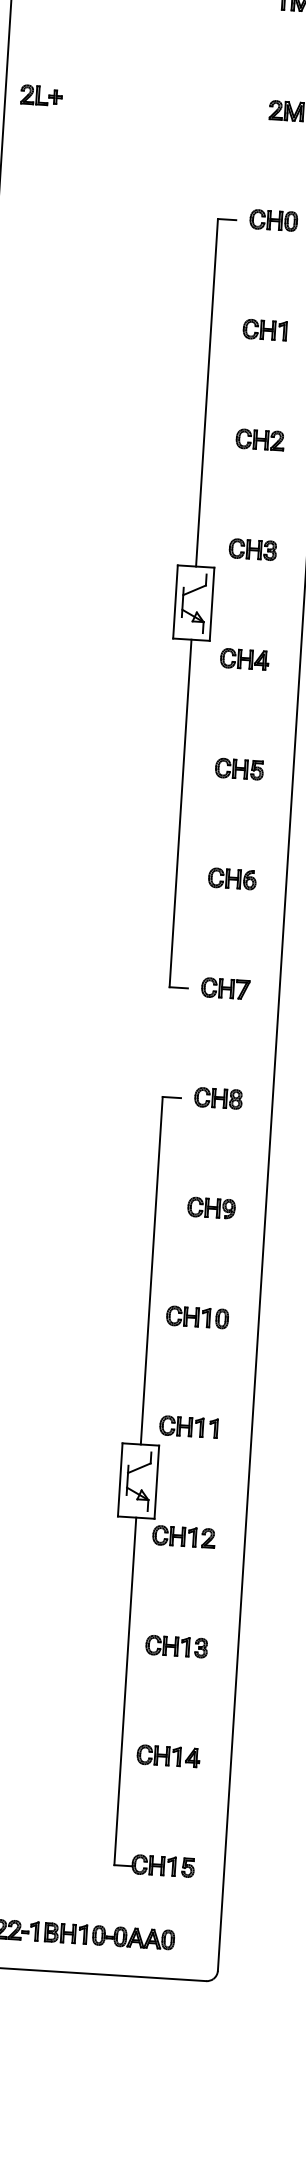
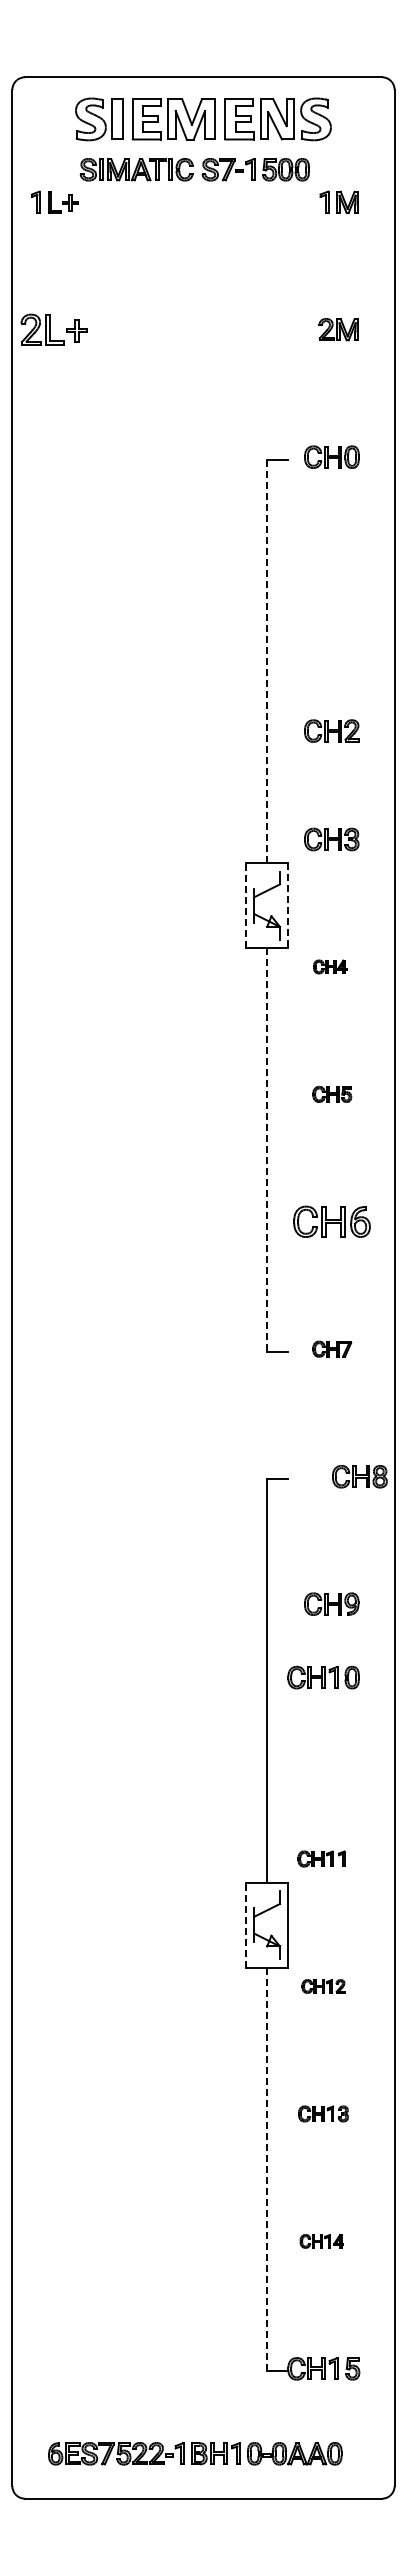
part: (40, 95) -> (53, 329), size x1.4
part: (264, 329) -> (329, 584), removed
line: (207, 392) -> (267, 661), solid -> dashed
part: (259, 439) -> (331, 730), moved
line: (175, 601) -> (245, 905), solid -> dashed
line: (212, 605) -> (288, 906), solid -> dashed
part: (244, 658) -> (330, 966), size x0.6
part: (239, 769) -> (332, 1094), size x0.7
line: (180, 813) -> (267, 1149), solid -> dashed
part: (232, 878) -> (331, 1221), size x1.4
part: (226, 987) -> (332, 1348), size x0.7
part: (218, 1098) -> (359, 1476), moved
part: (197, 1317) -> (323, 1677), moved
part: (188, 1426) -> (321, 1858), size x0.7
line: (119, 1479) -> (245, 1924), solid -> dashed
part: (183, 1536) -> (323, 1986), size x0.6
part: (176, 1646) -> (323, 2113), size x0.7
line: (125, 1691) -> (267, 2169), solid -> dashed
part: (168, 1756) -> (321, 2241), size x0.6

